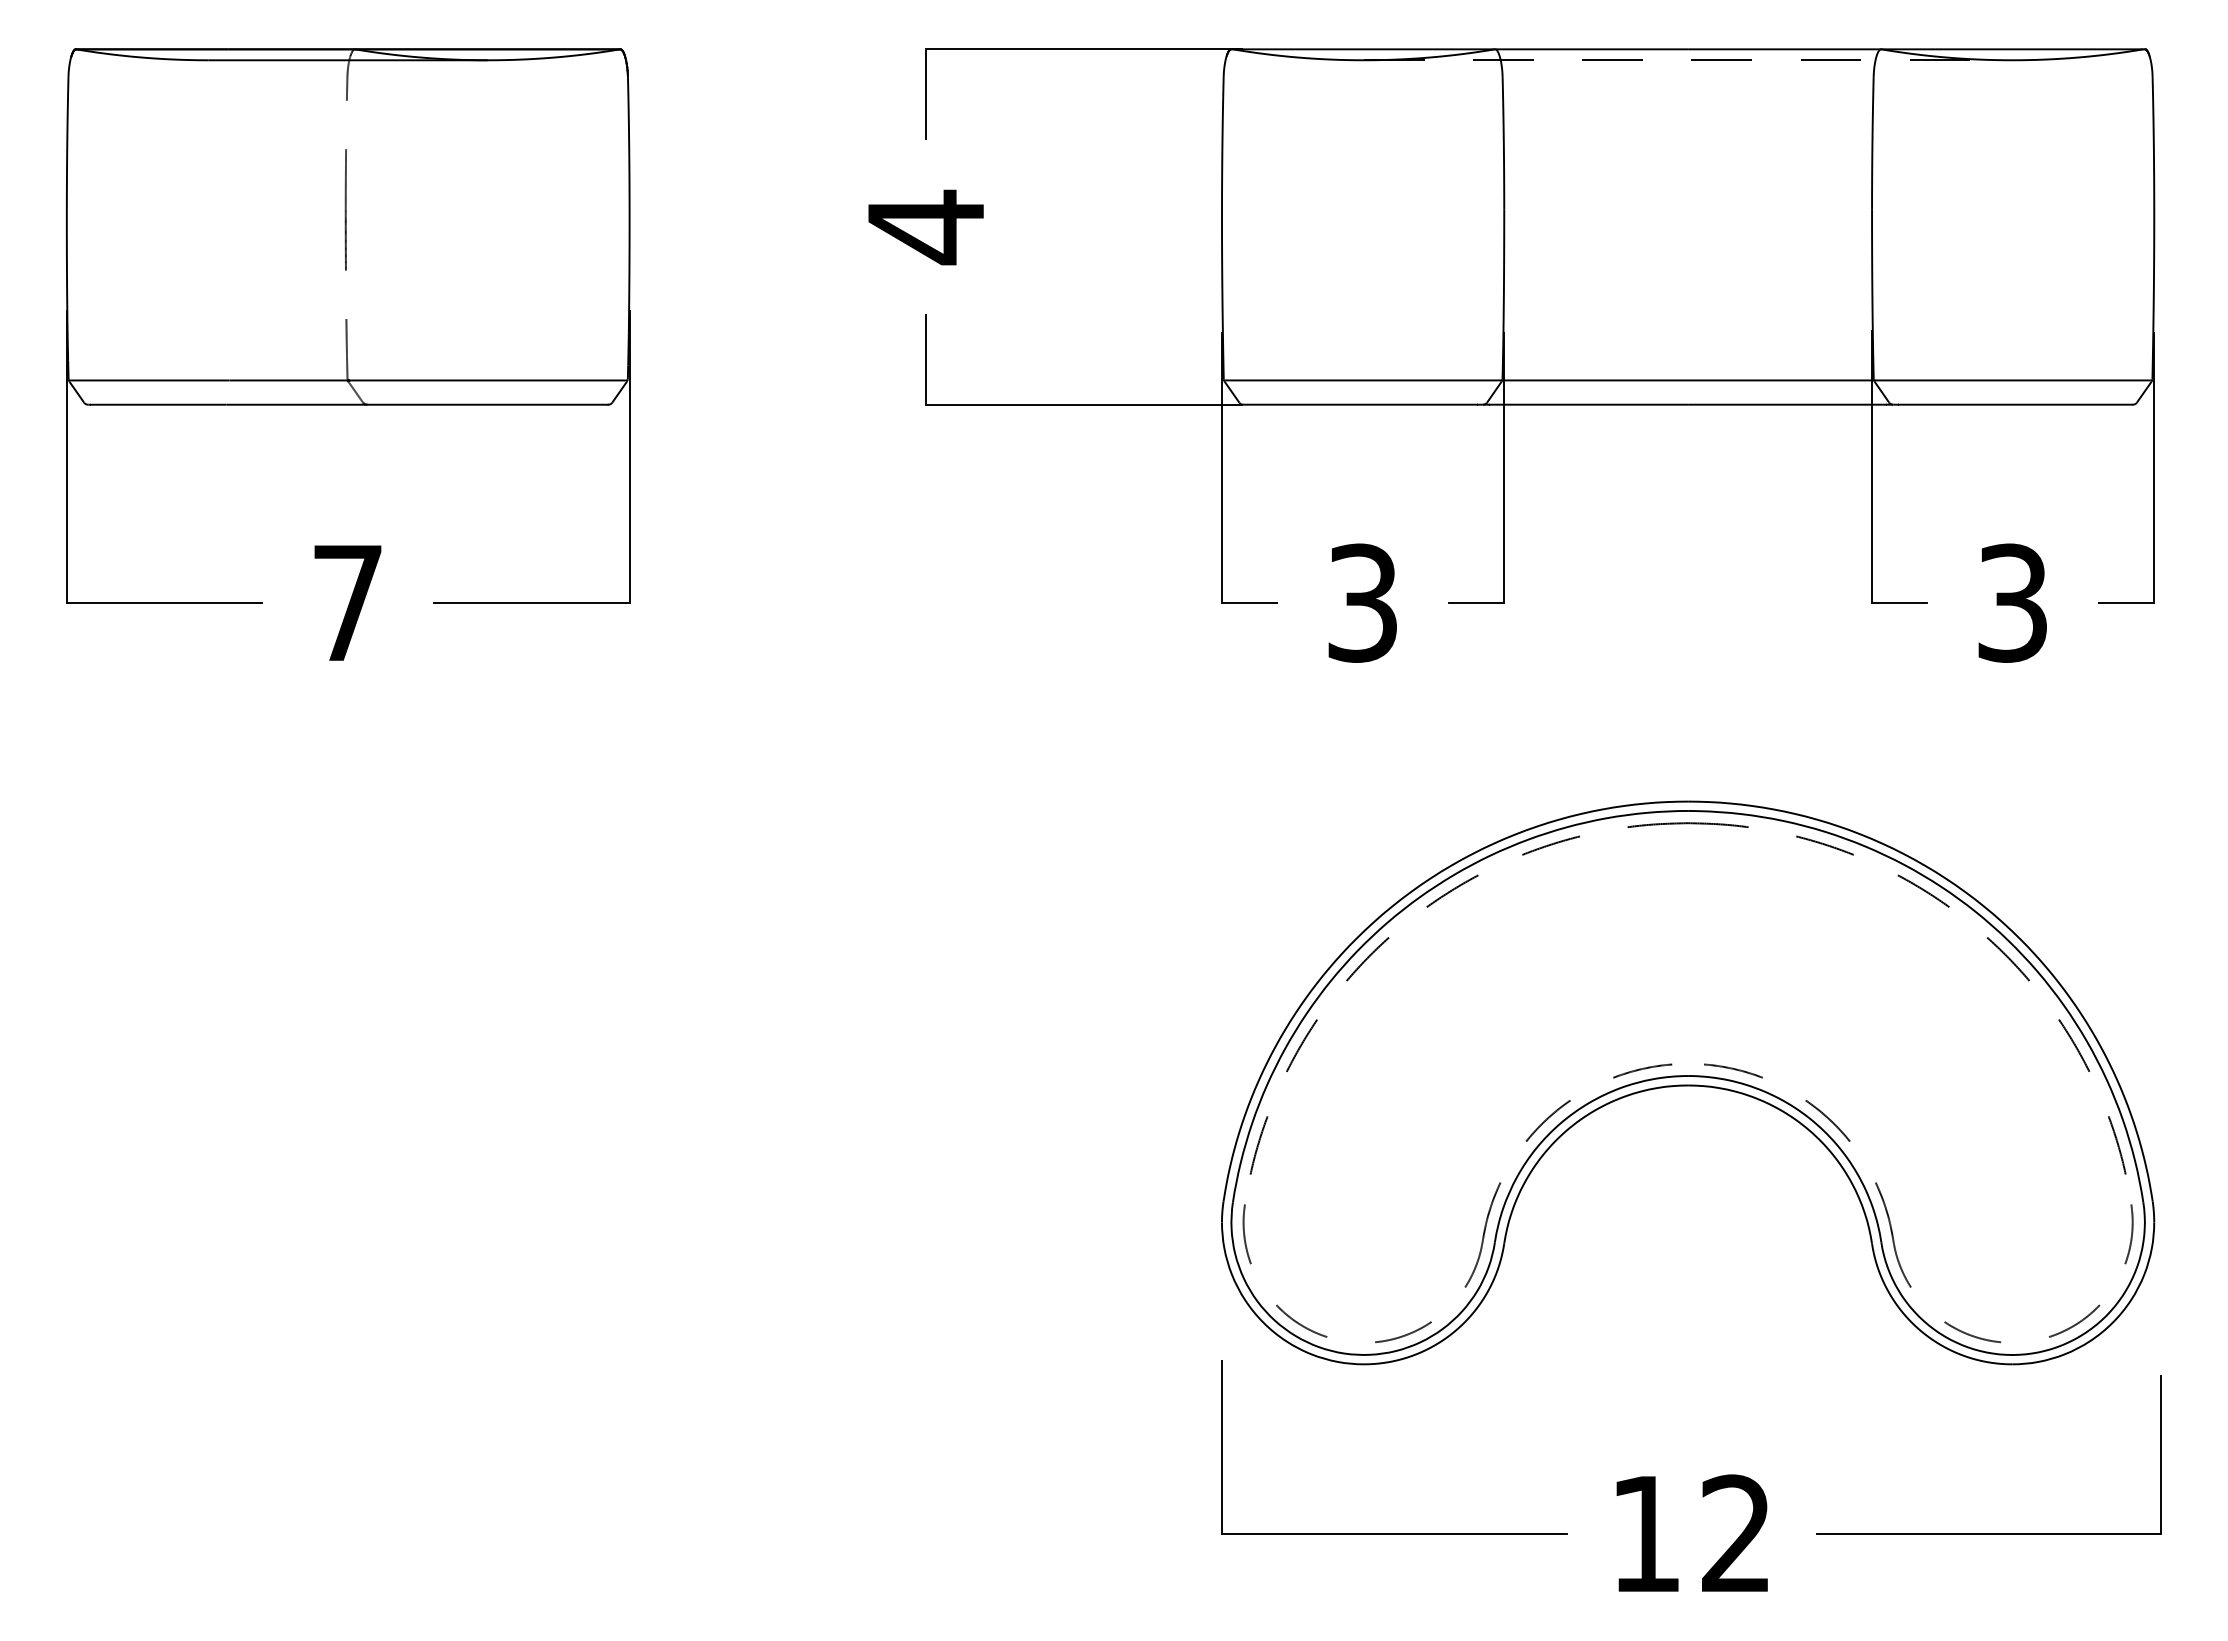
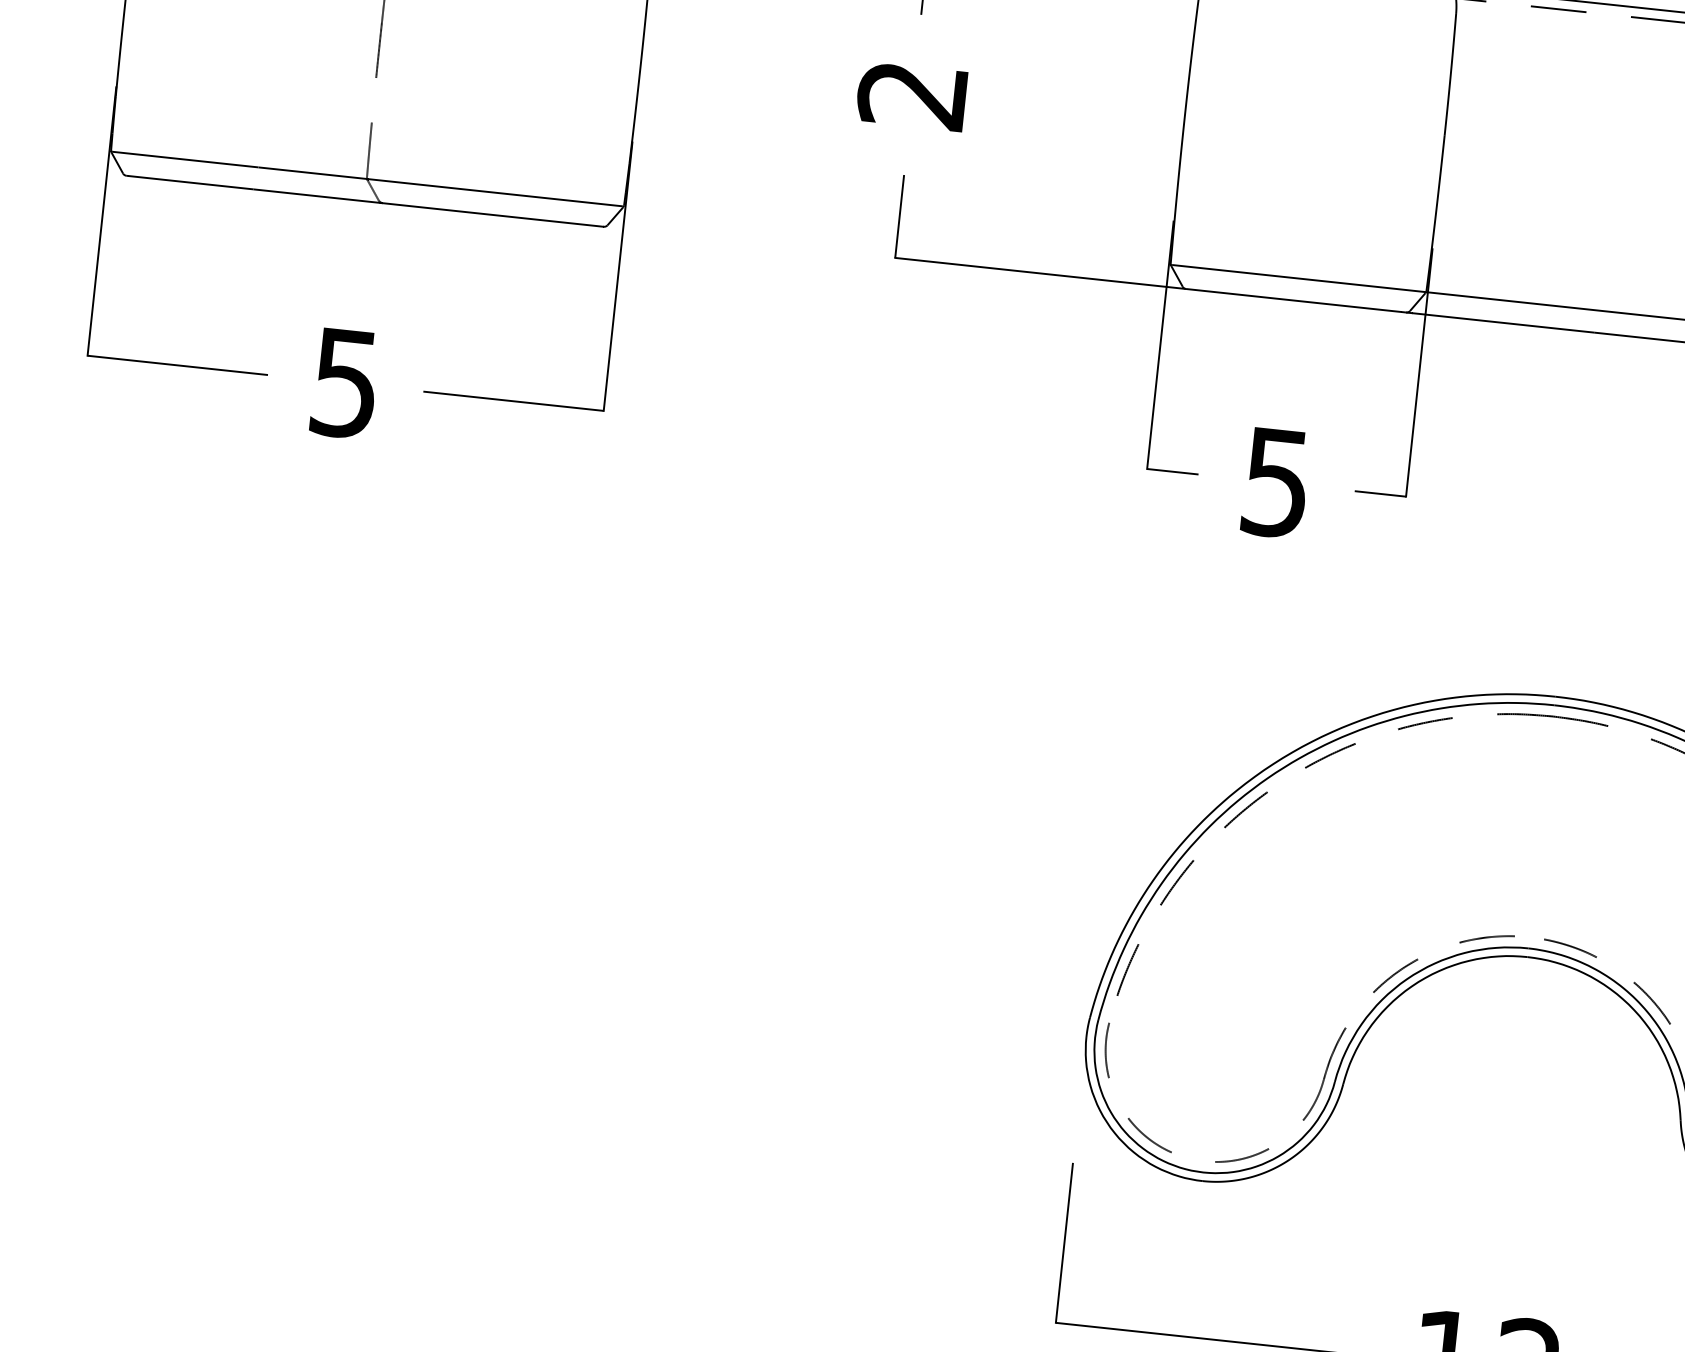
text: (924, 227) -> (911, 95), 4 -> 2
text: (1362, 602) -> (1276, 482), 3 -> 5
text: (347, 603) -> (344, 383), 7 -> 5

